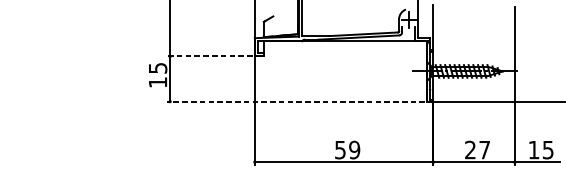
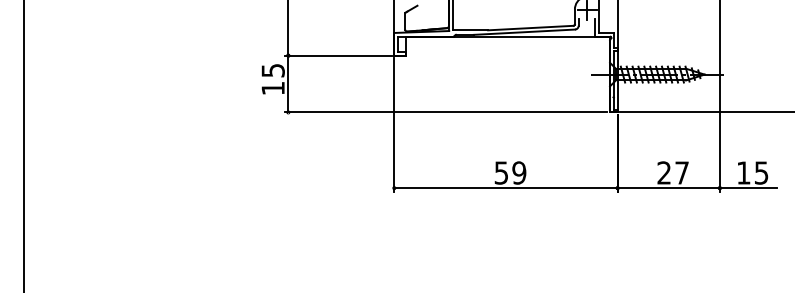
line: (210, 56) -> (338, 55), dashed -> solid
line: (295, 101) -> (445, 112), dashed -> solid

